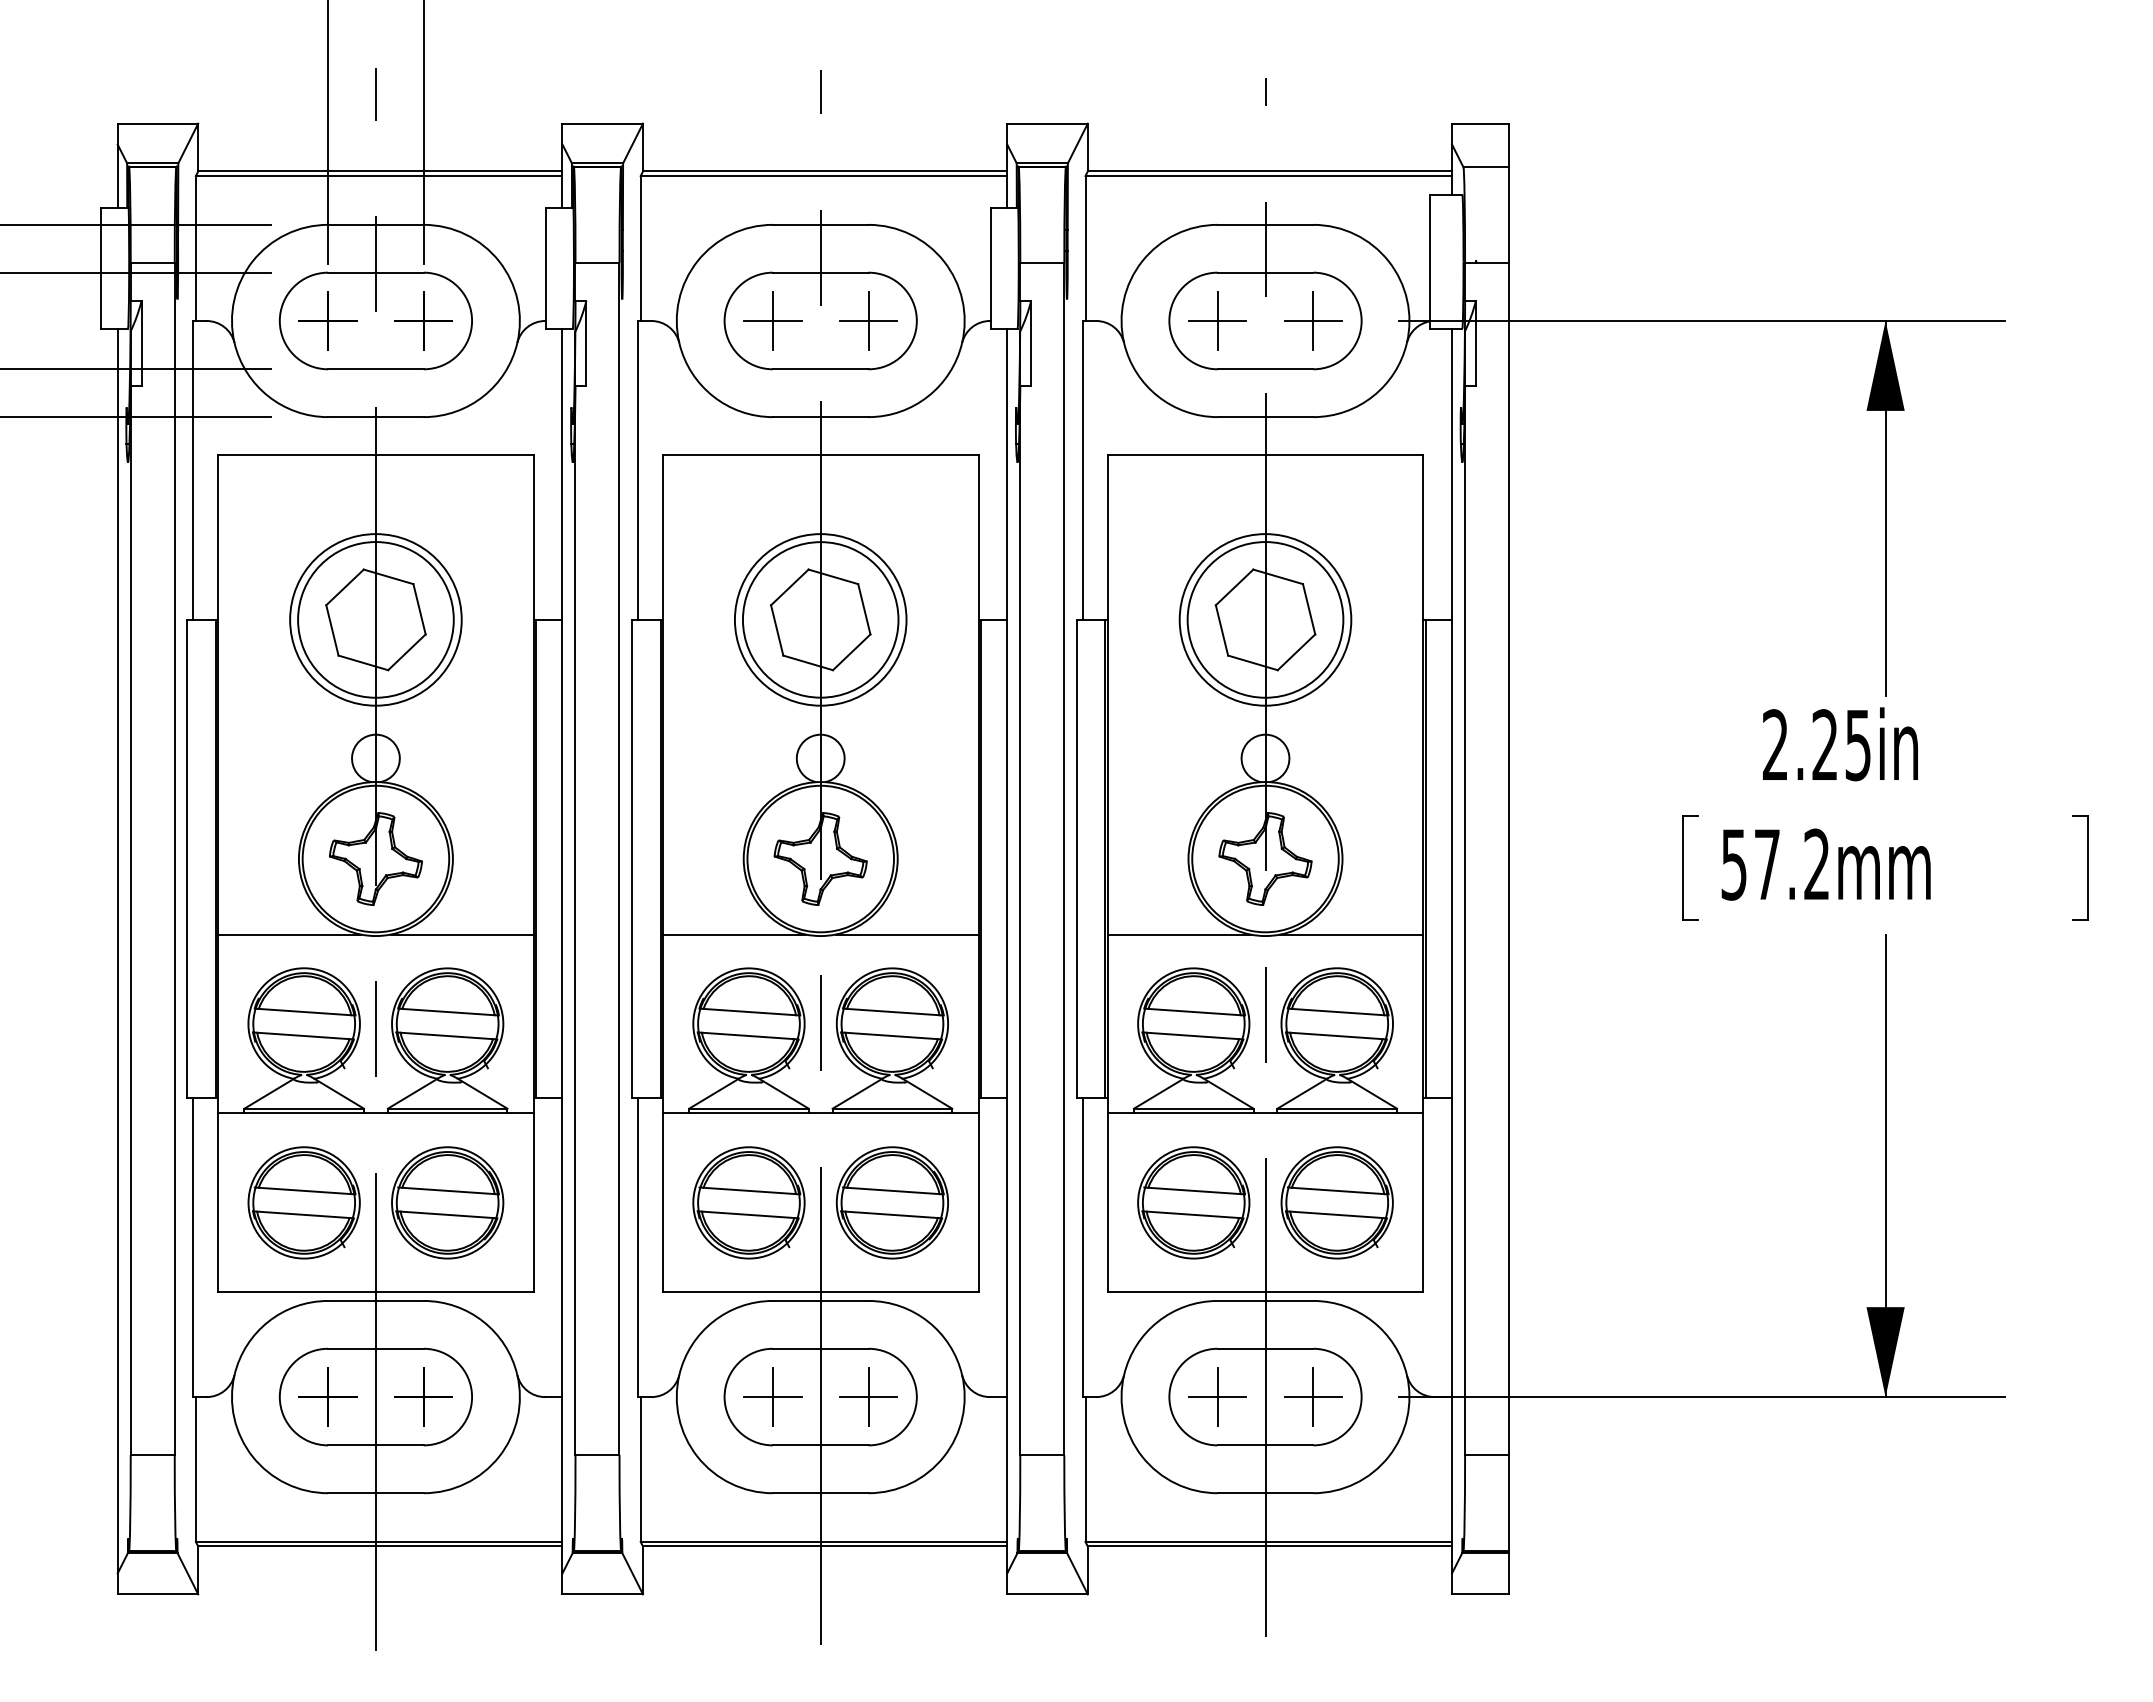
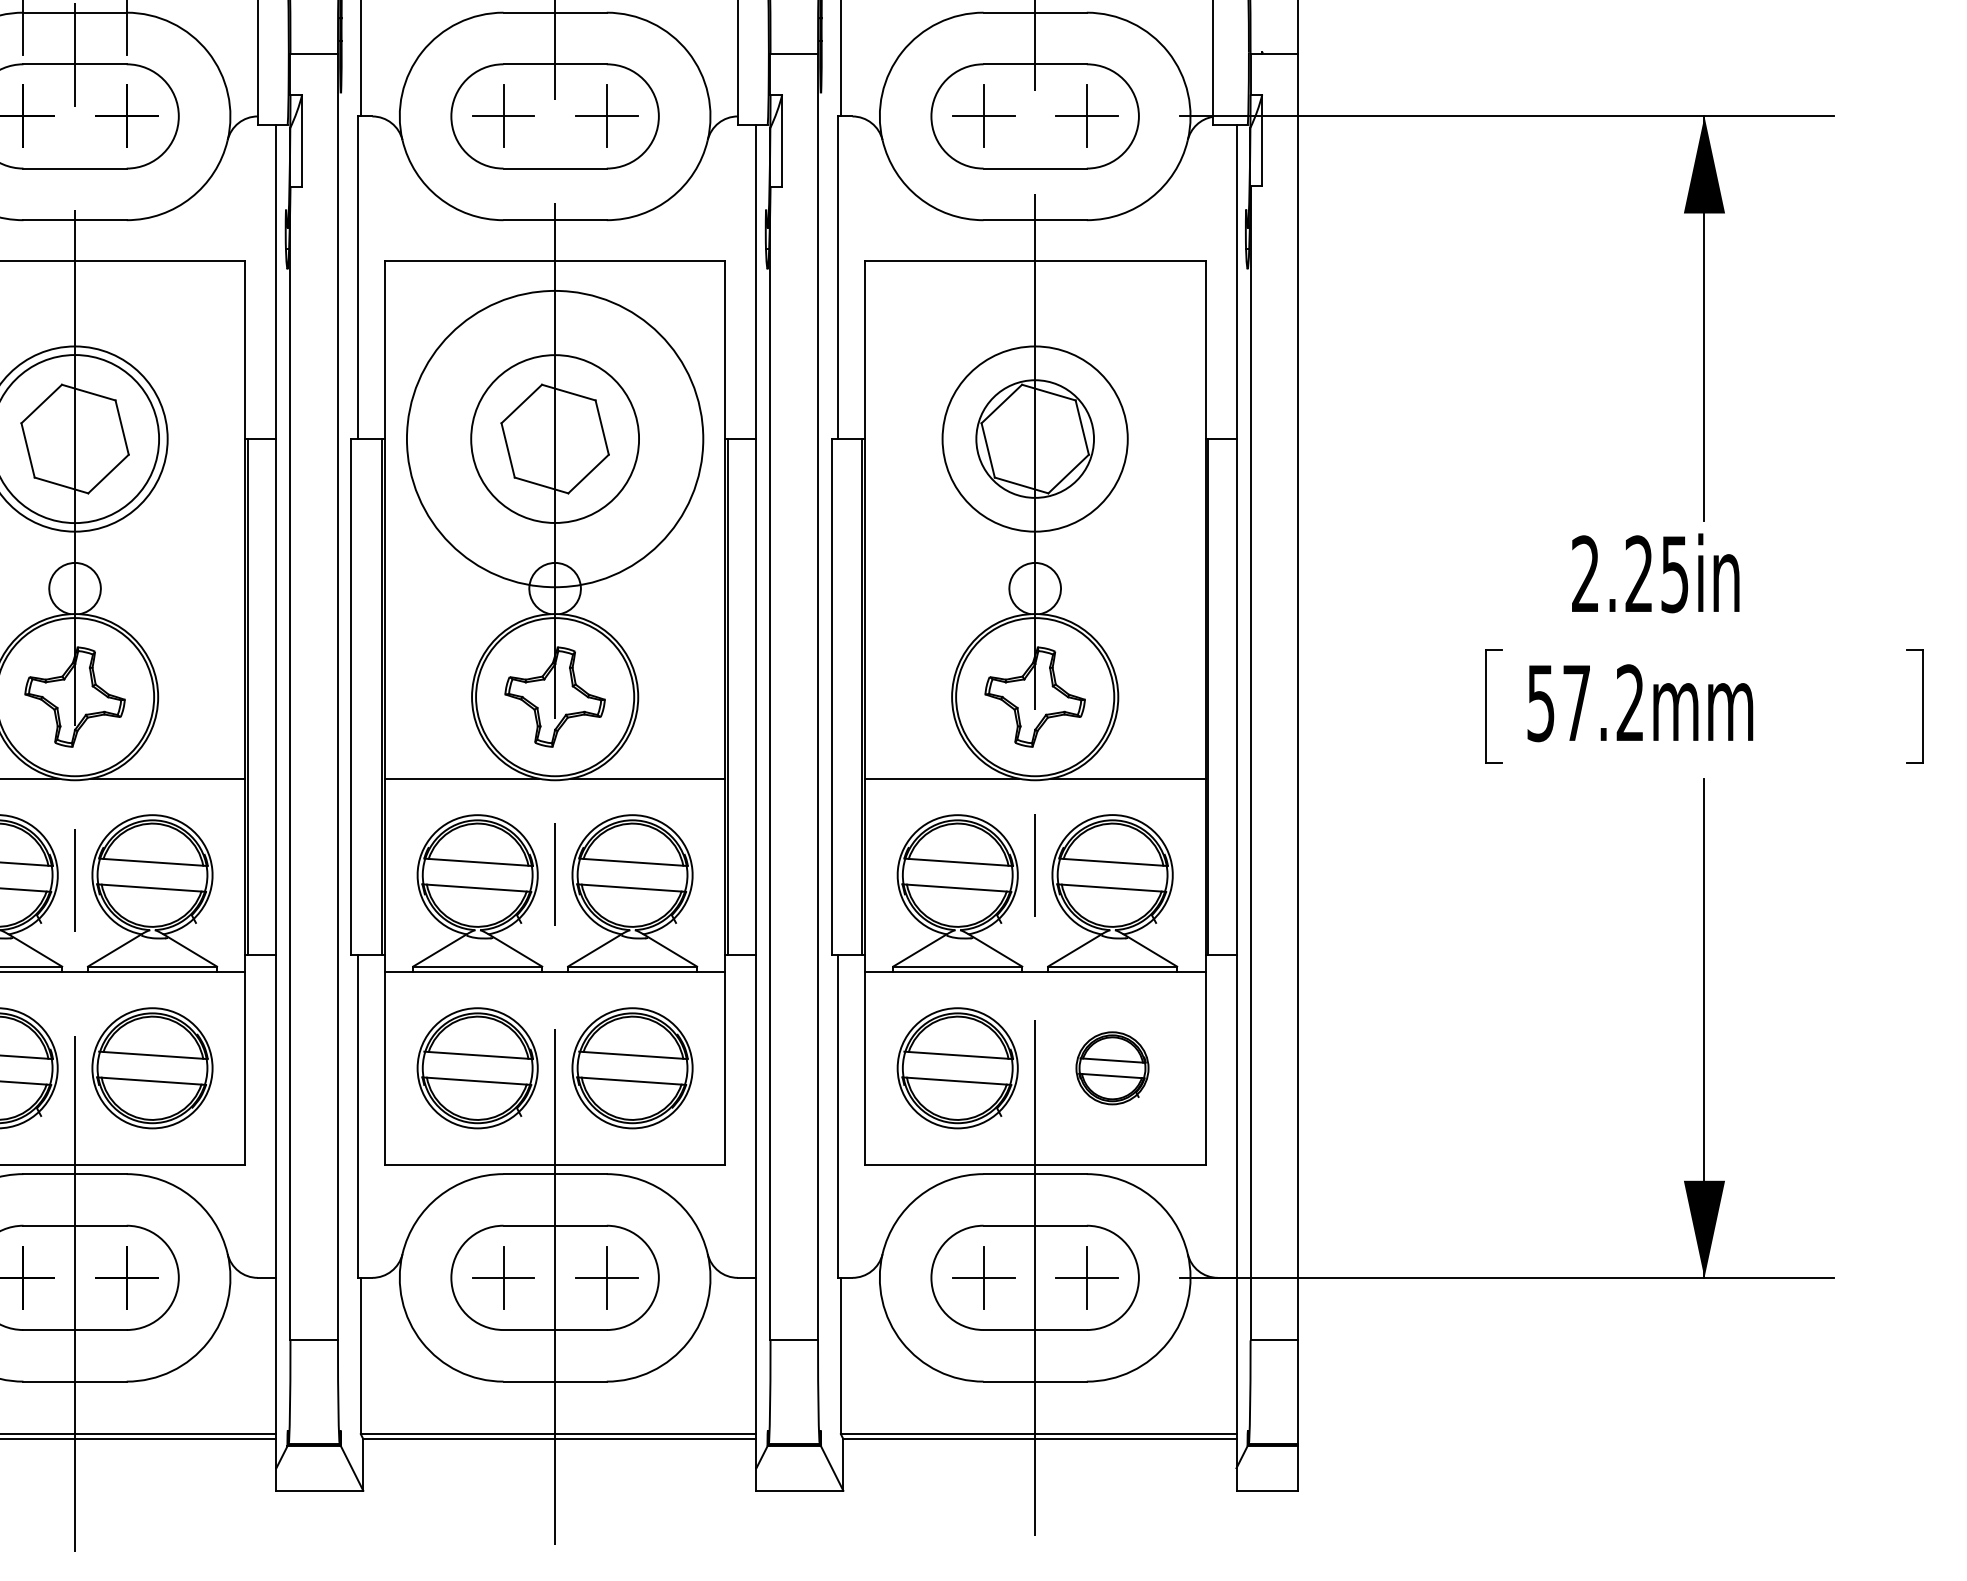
circle: (820, 619) -> (554, 438), size x1.6
circle: (1265, 619) -> (1035, 438), size x0.7
part: (1336, 1202) -> (1111, 1067), size x0.6

